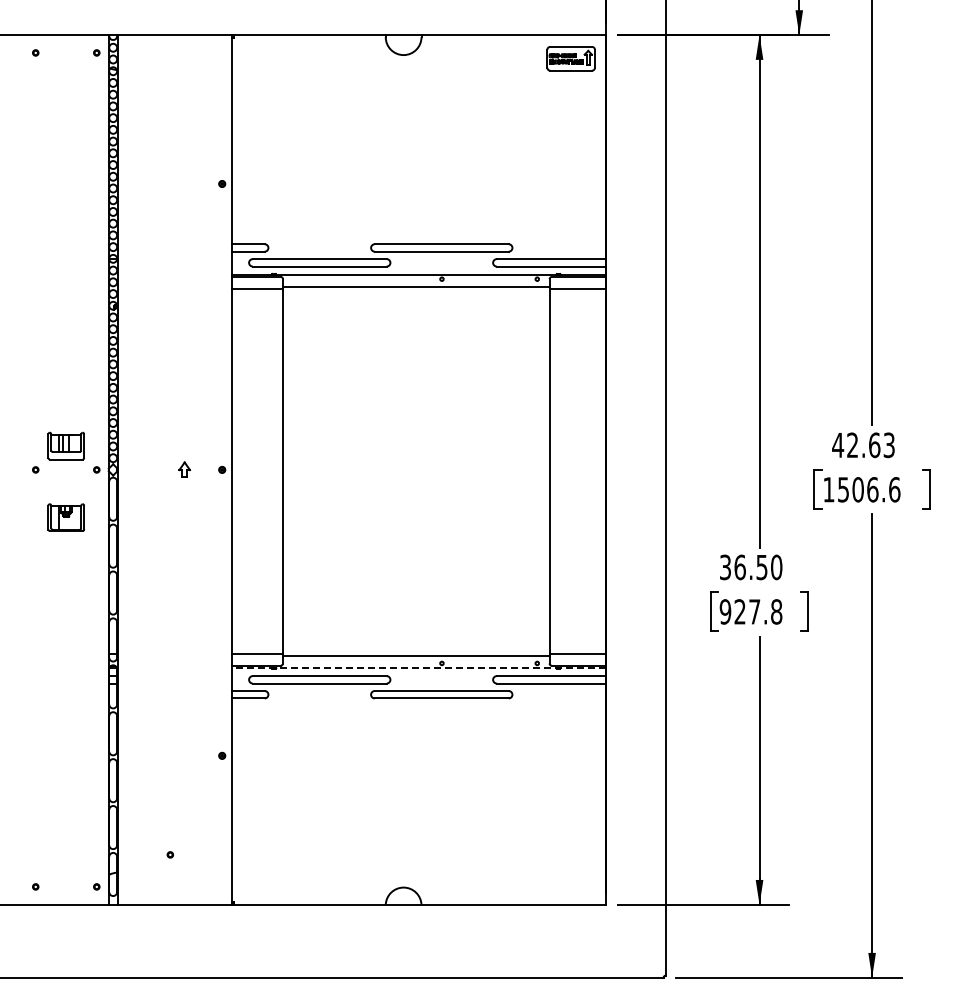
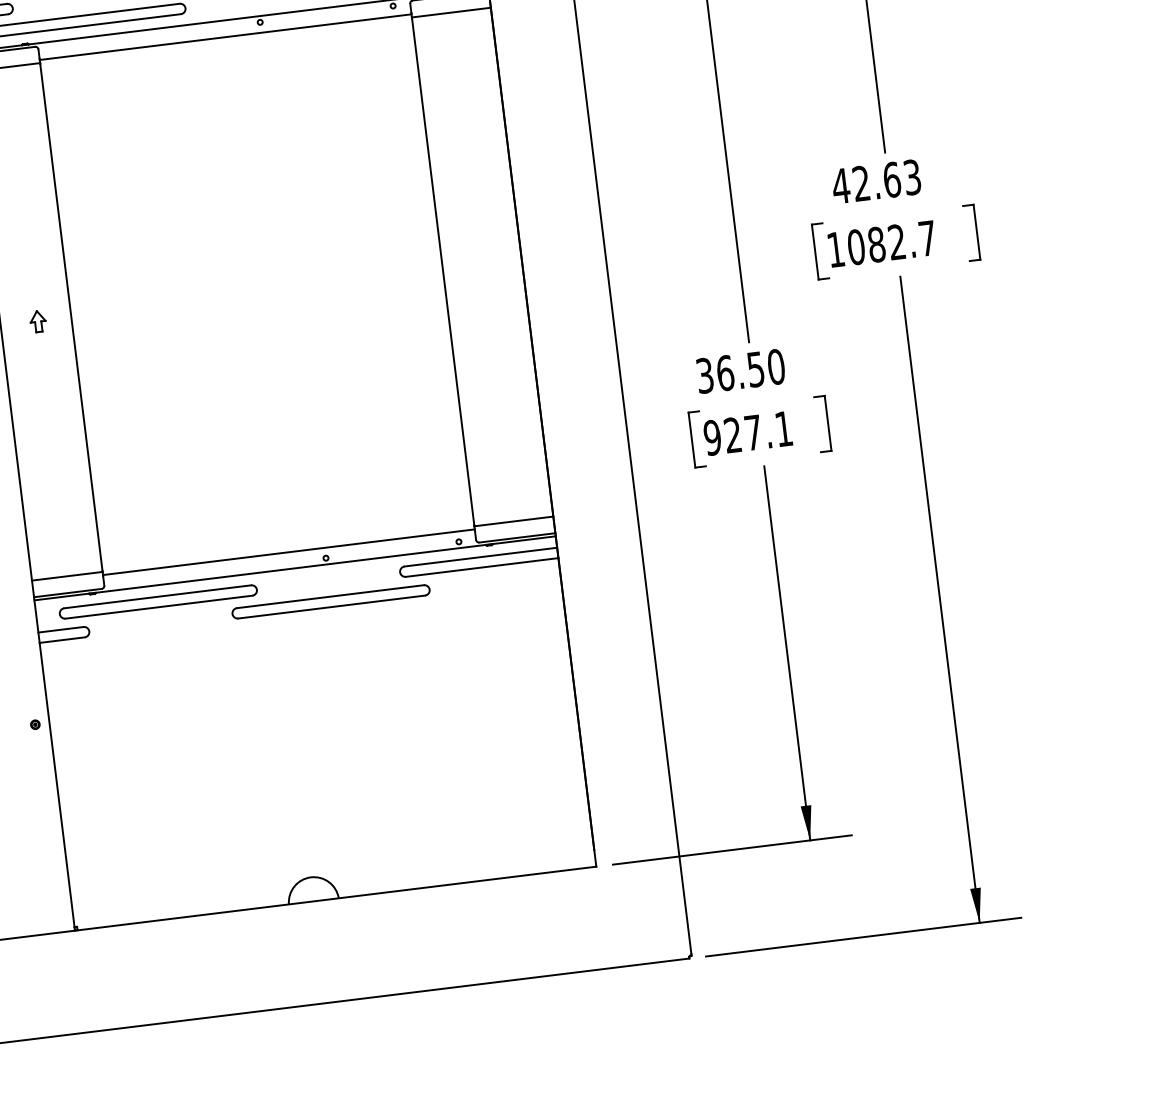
part: (258, 470) -> (37, 320), added
text: (868, 489) -> (891, 242), 1506.6 -> 1082.7
text: (776, 611) -> (783, 428), 927.8 -> 927.1
line: (419, 667) -> (295, 567), dashed -> solid

